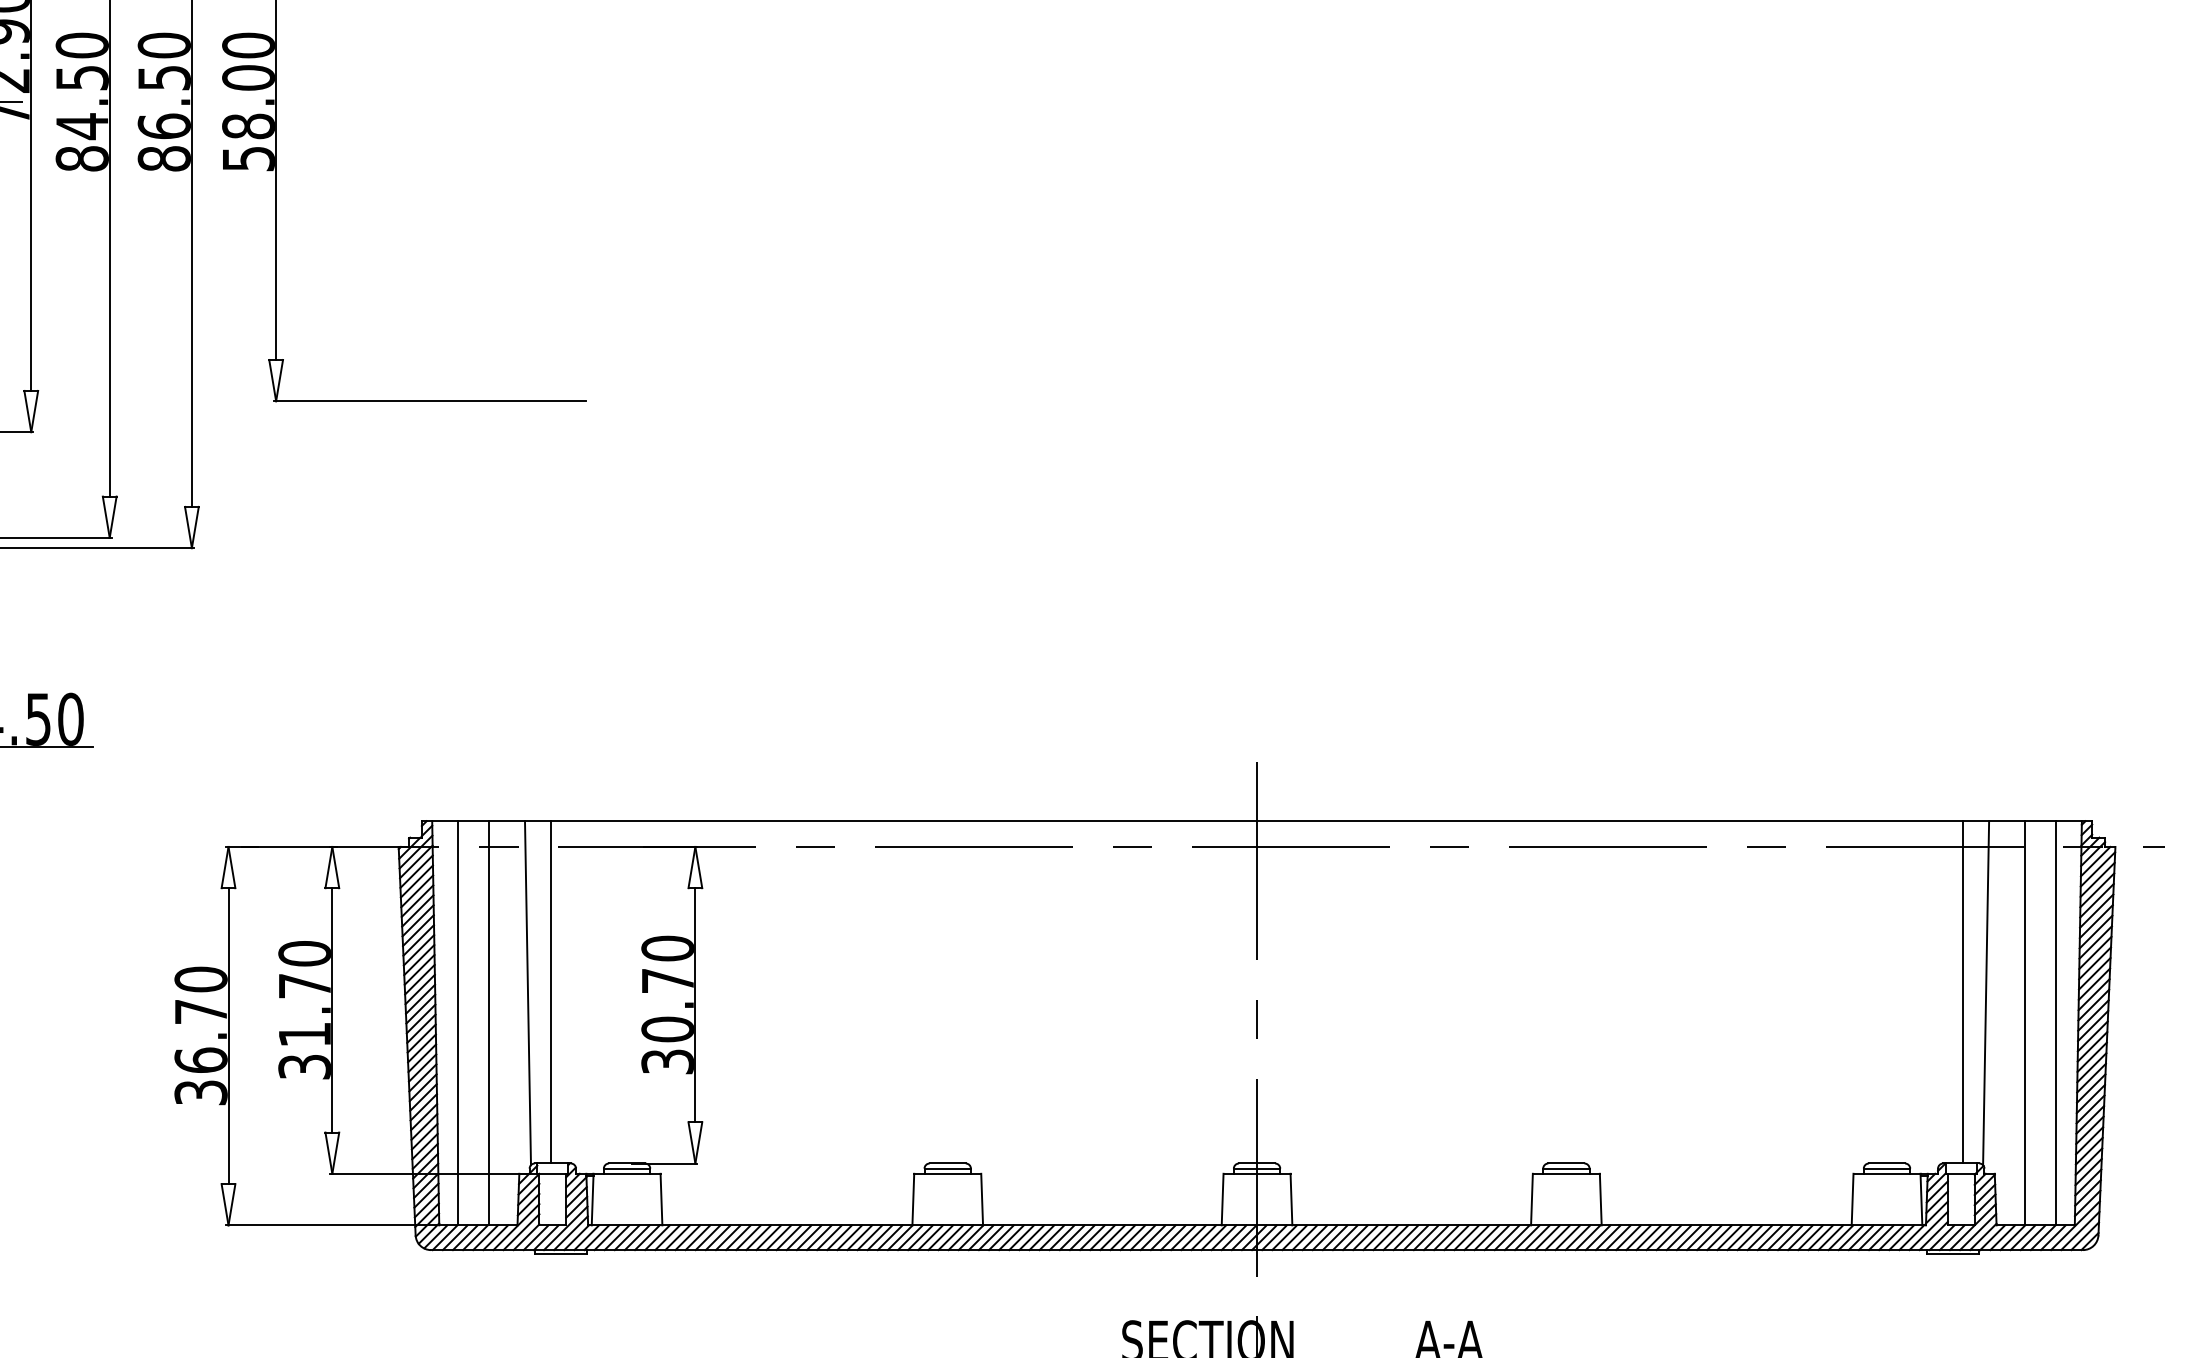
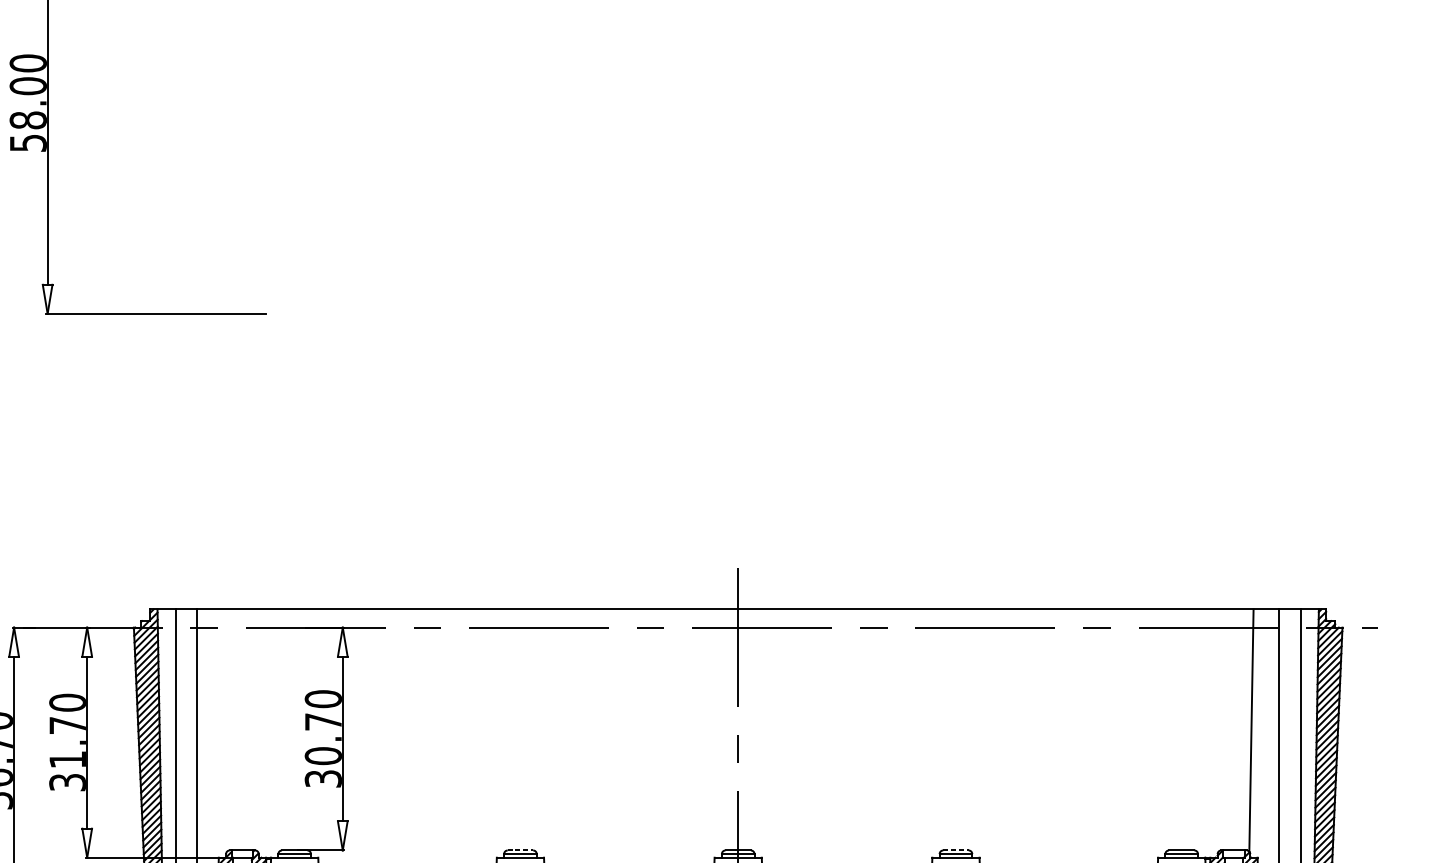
line: (550, 992) -> (240, 730), removed
line: (1963, 992) -> (1235, 730), removed
line: (528, 993) -> (225, 730), removed
line: (948, 1163) -> (520, 850), solid -> dashed
line: (1566, 1163) -> (956, 850), solid -> dashed

